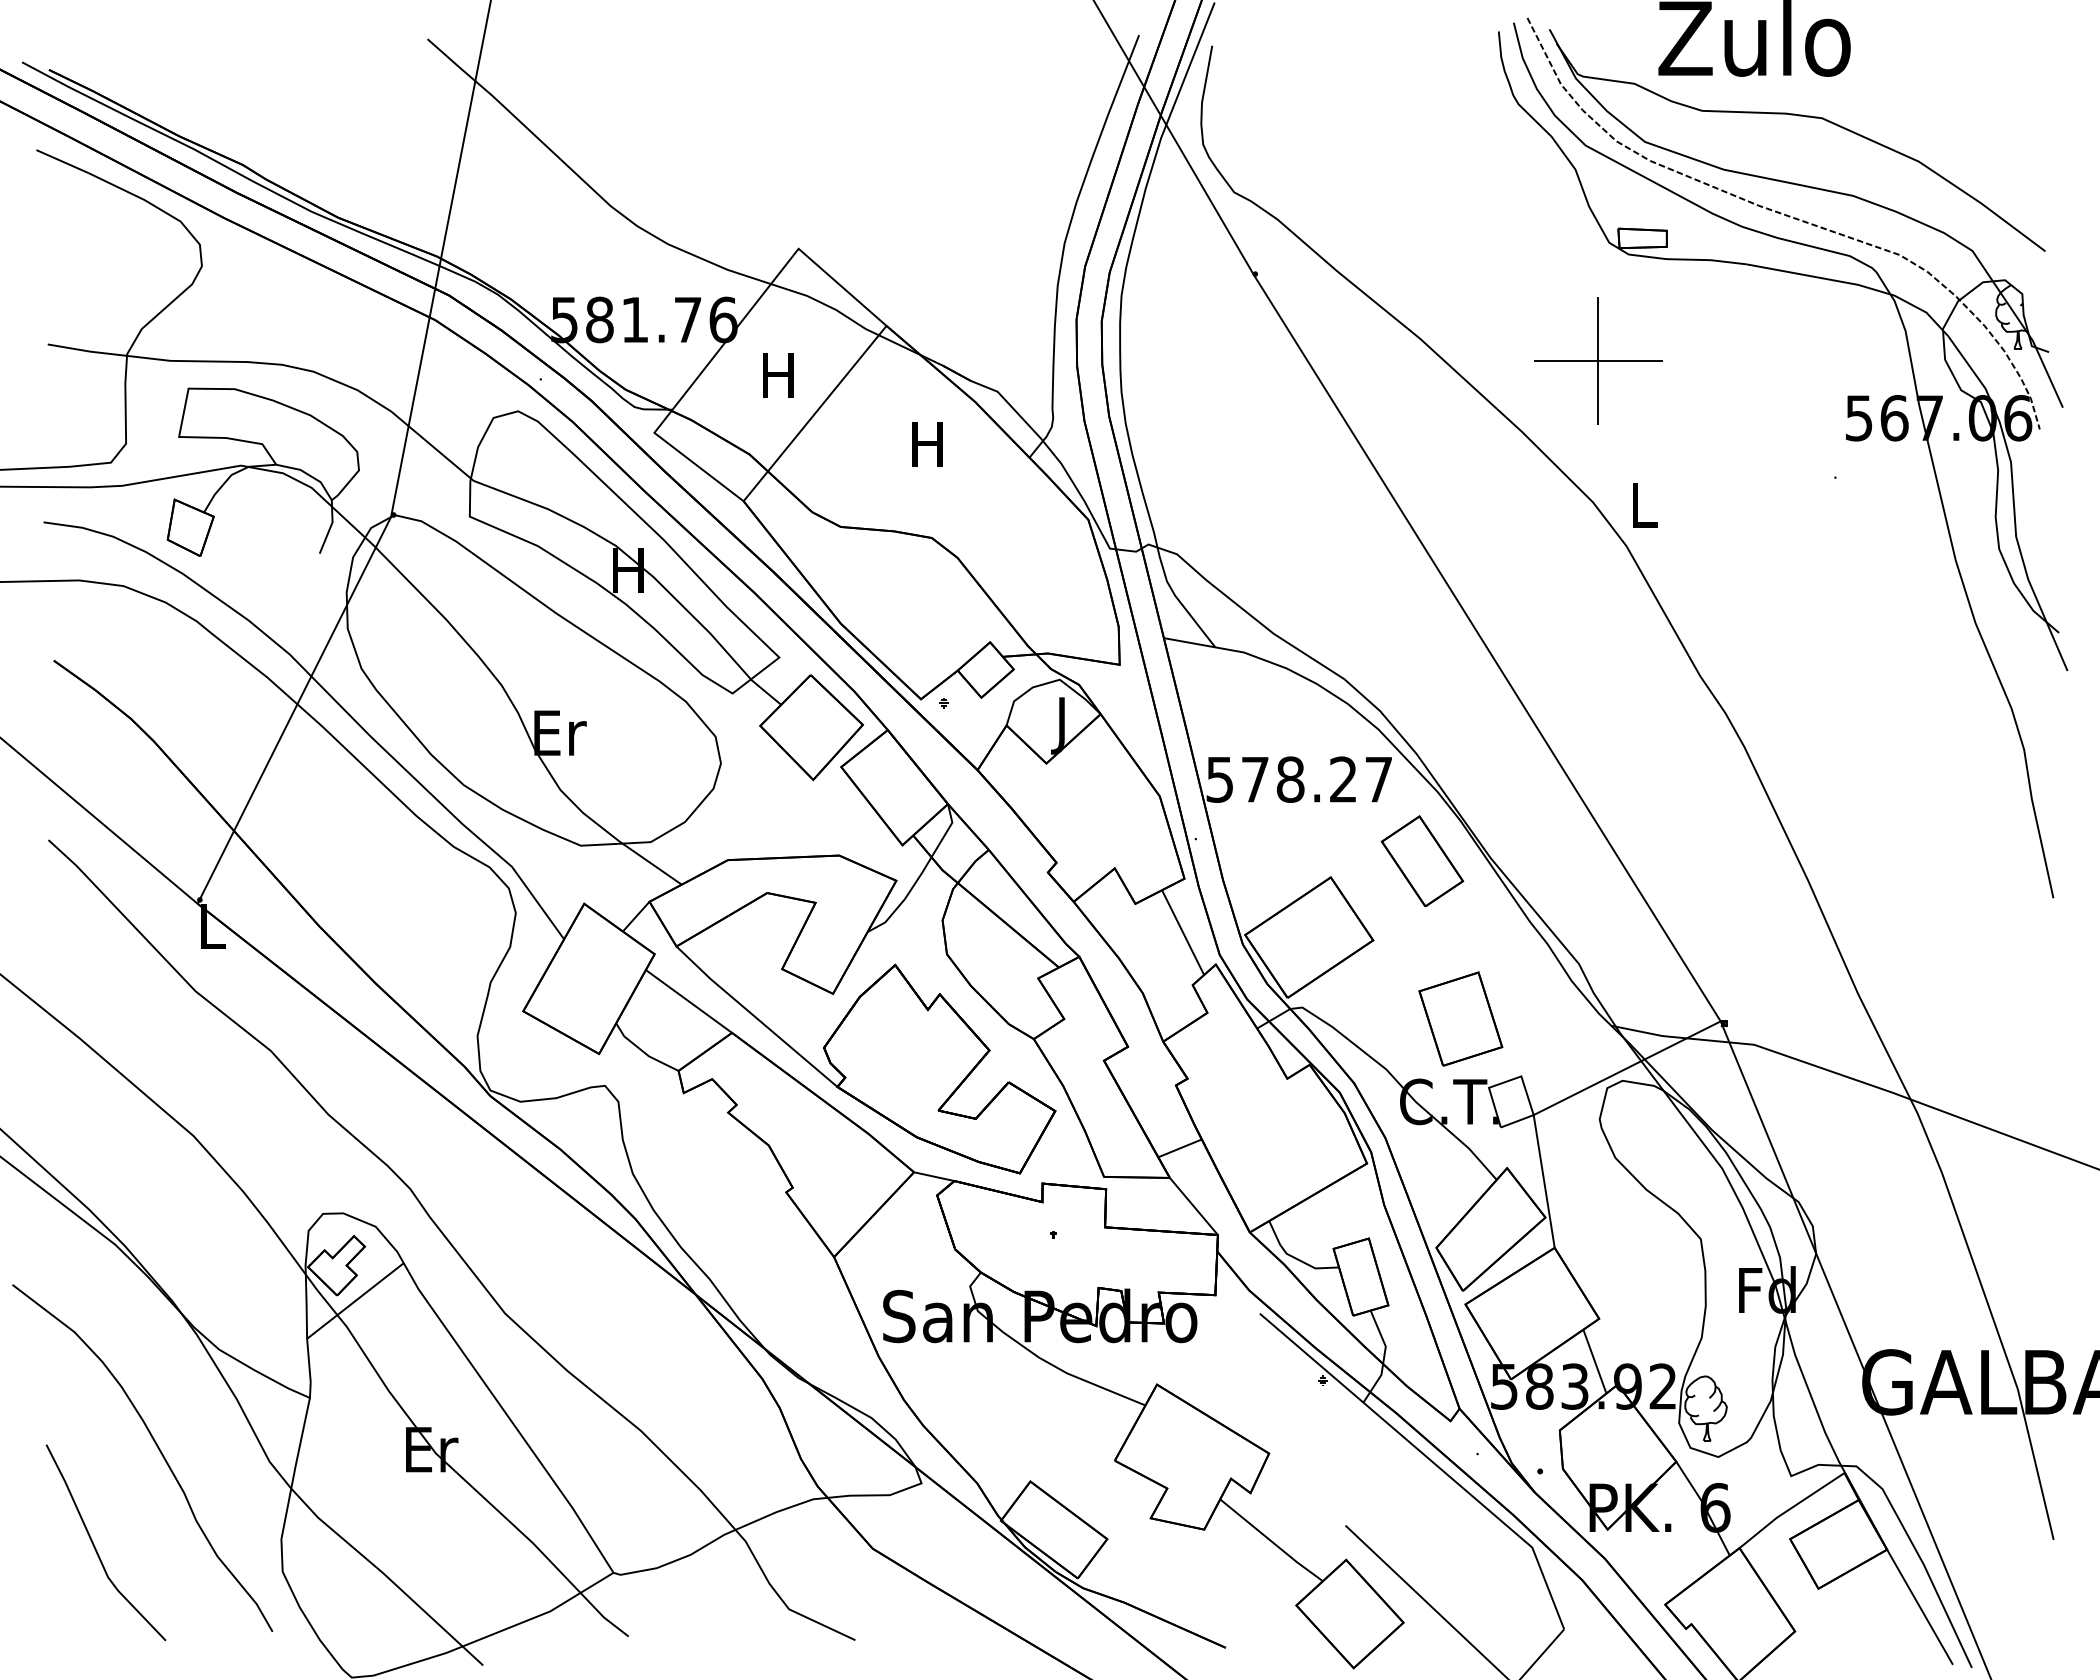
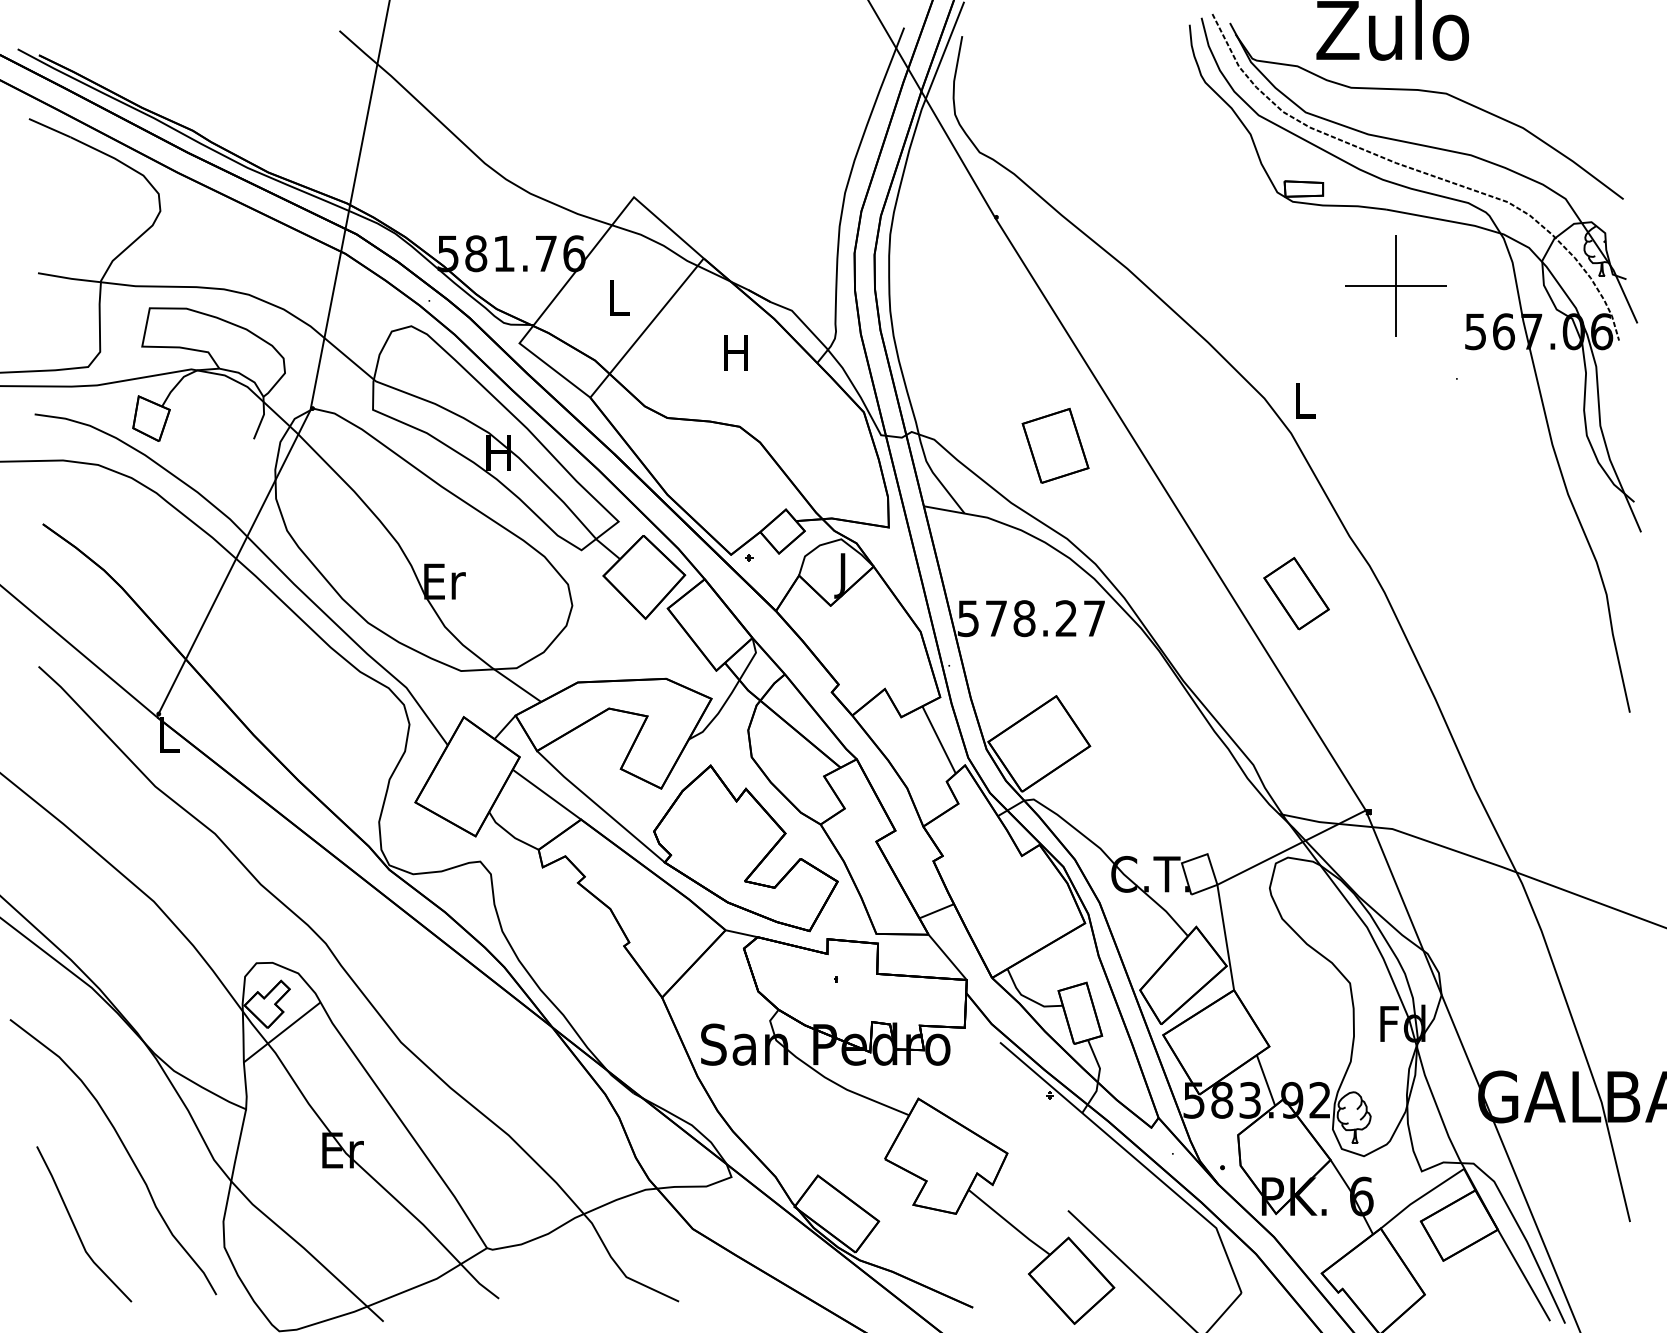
part: (1598, 360) -> (1395, 285), moved
text: (778, 375) -> (618, 297), H -> L
part: (1422, 860) -> (1296, 593), moved
part: (1460, 1018) -> (1055, 445), moved

